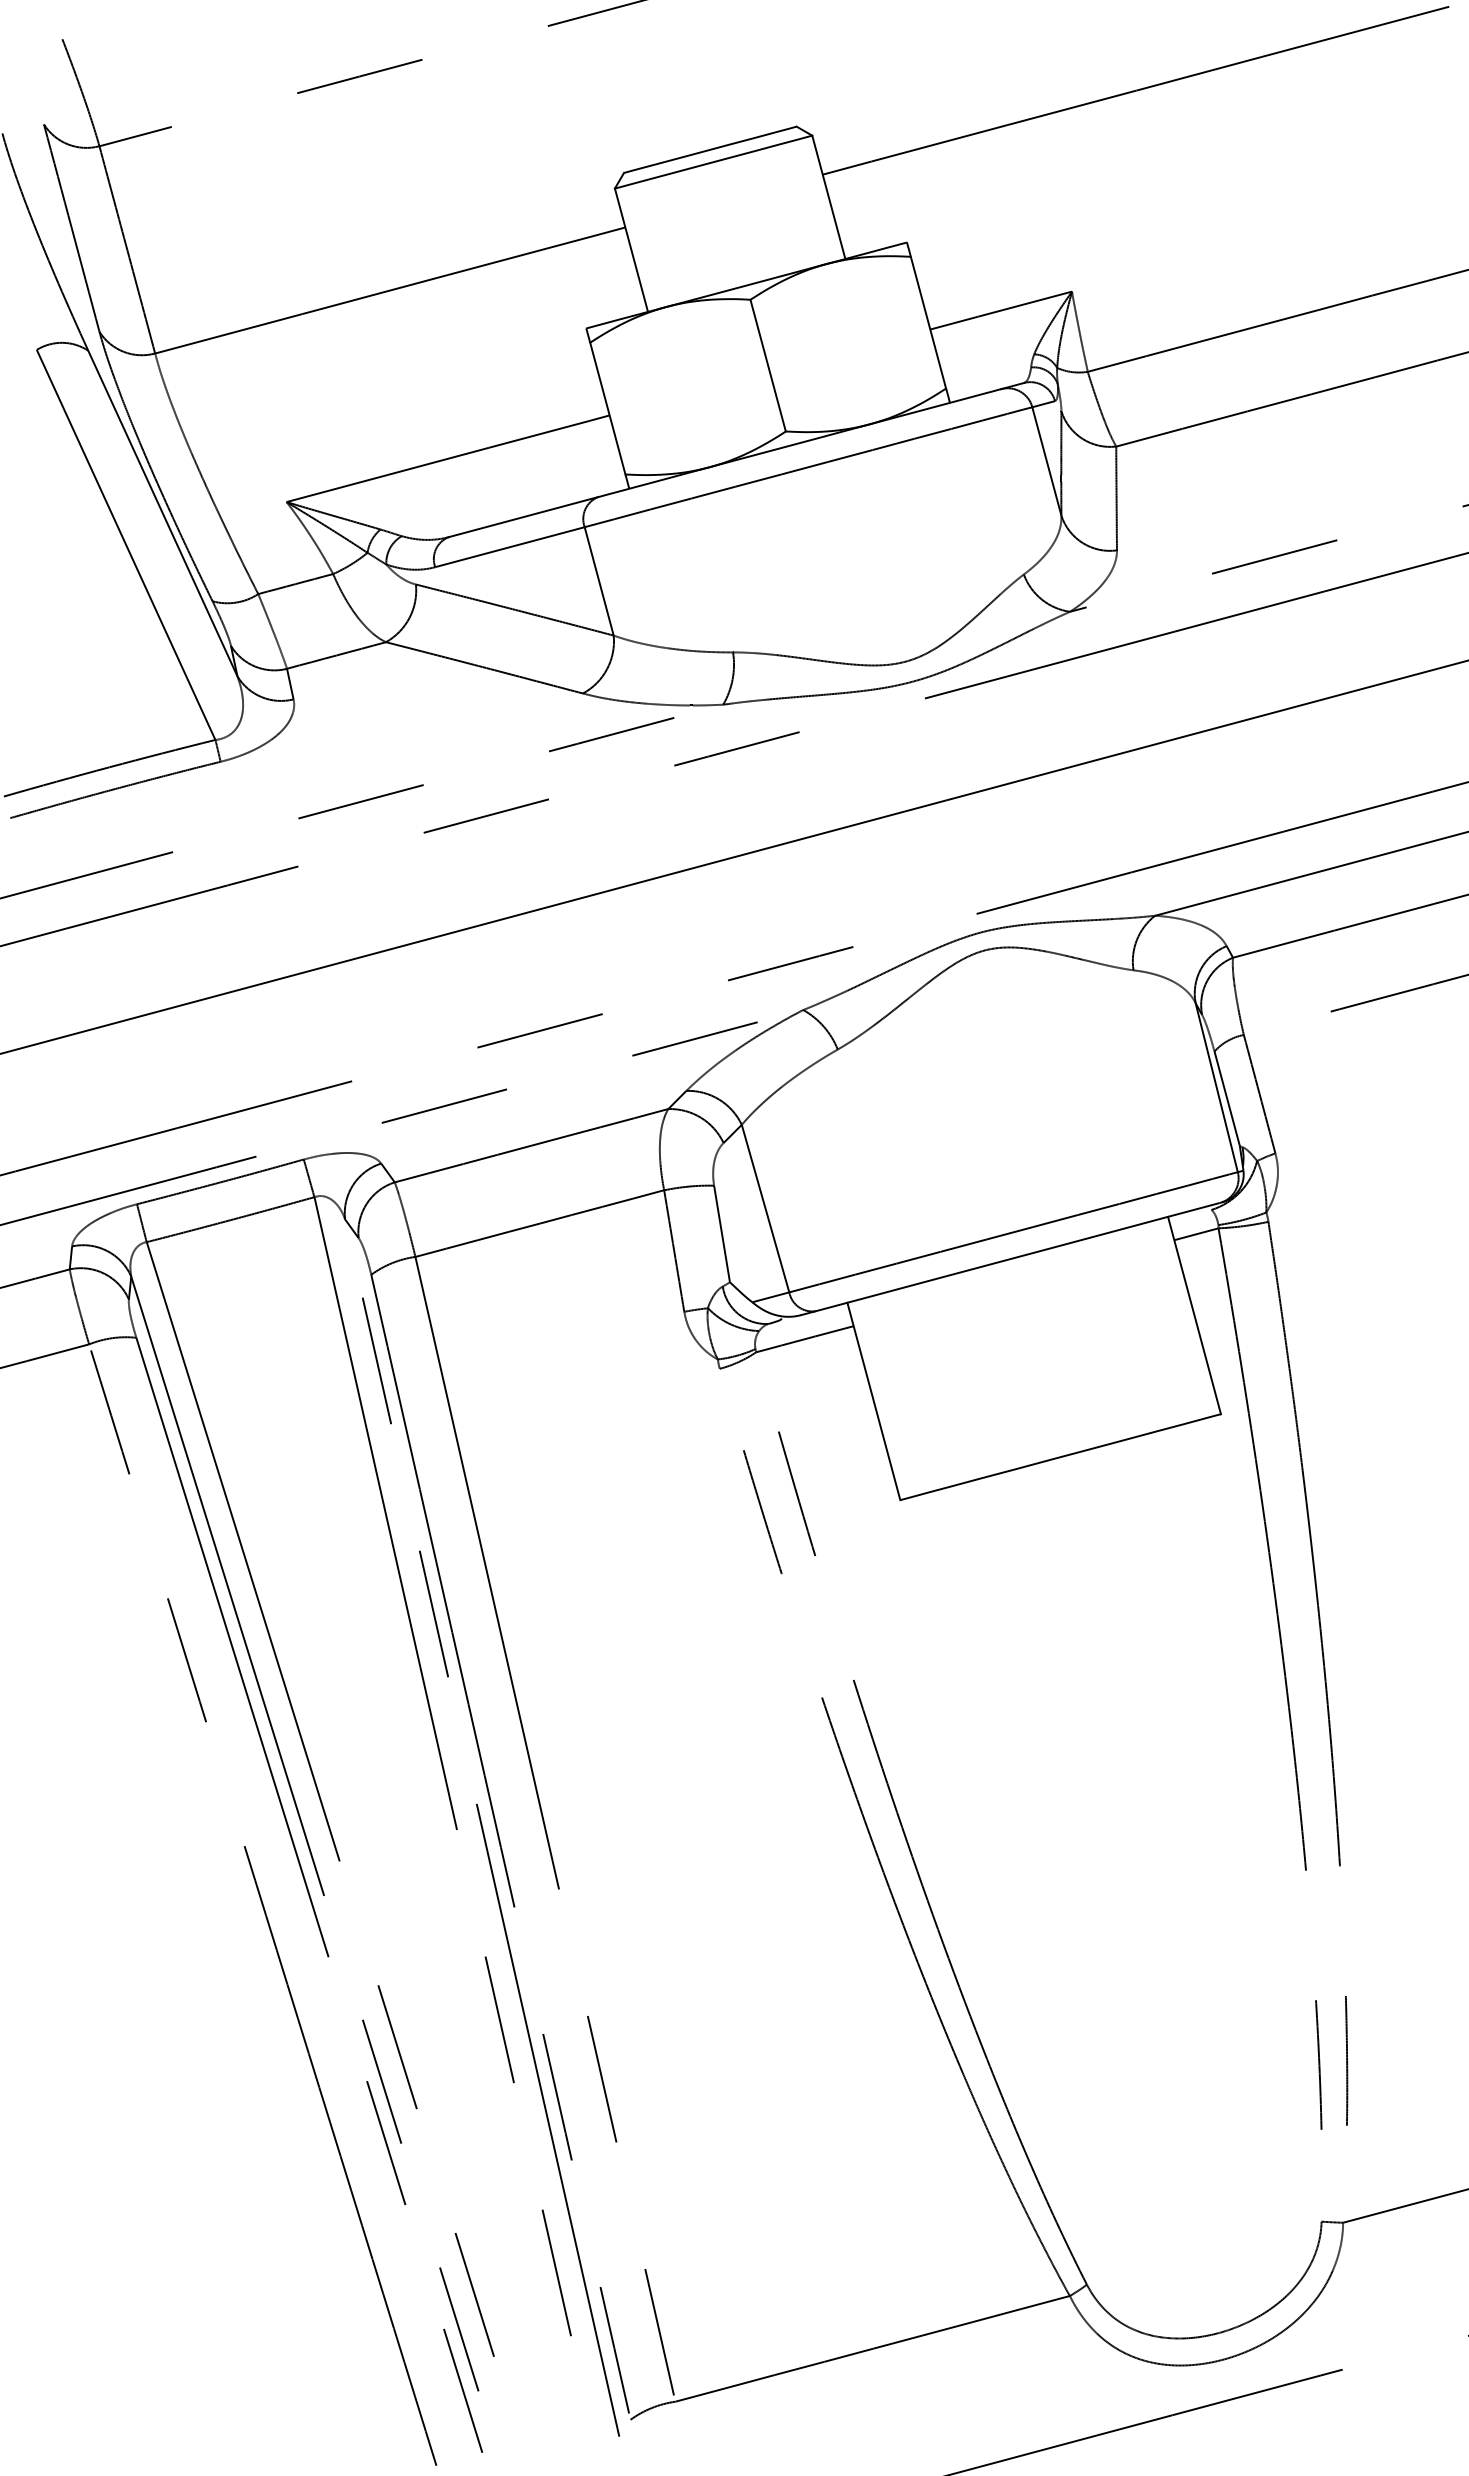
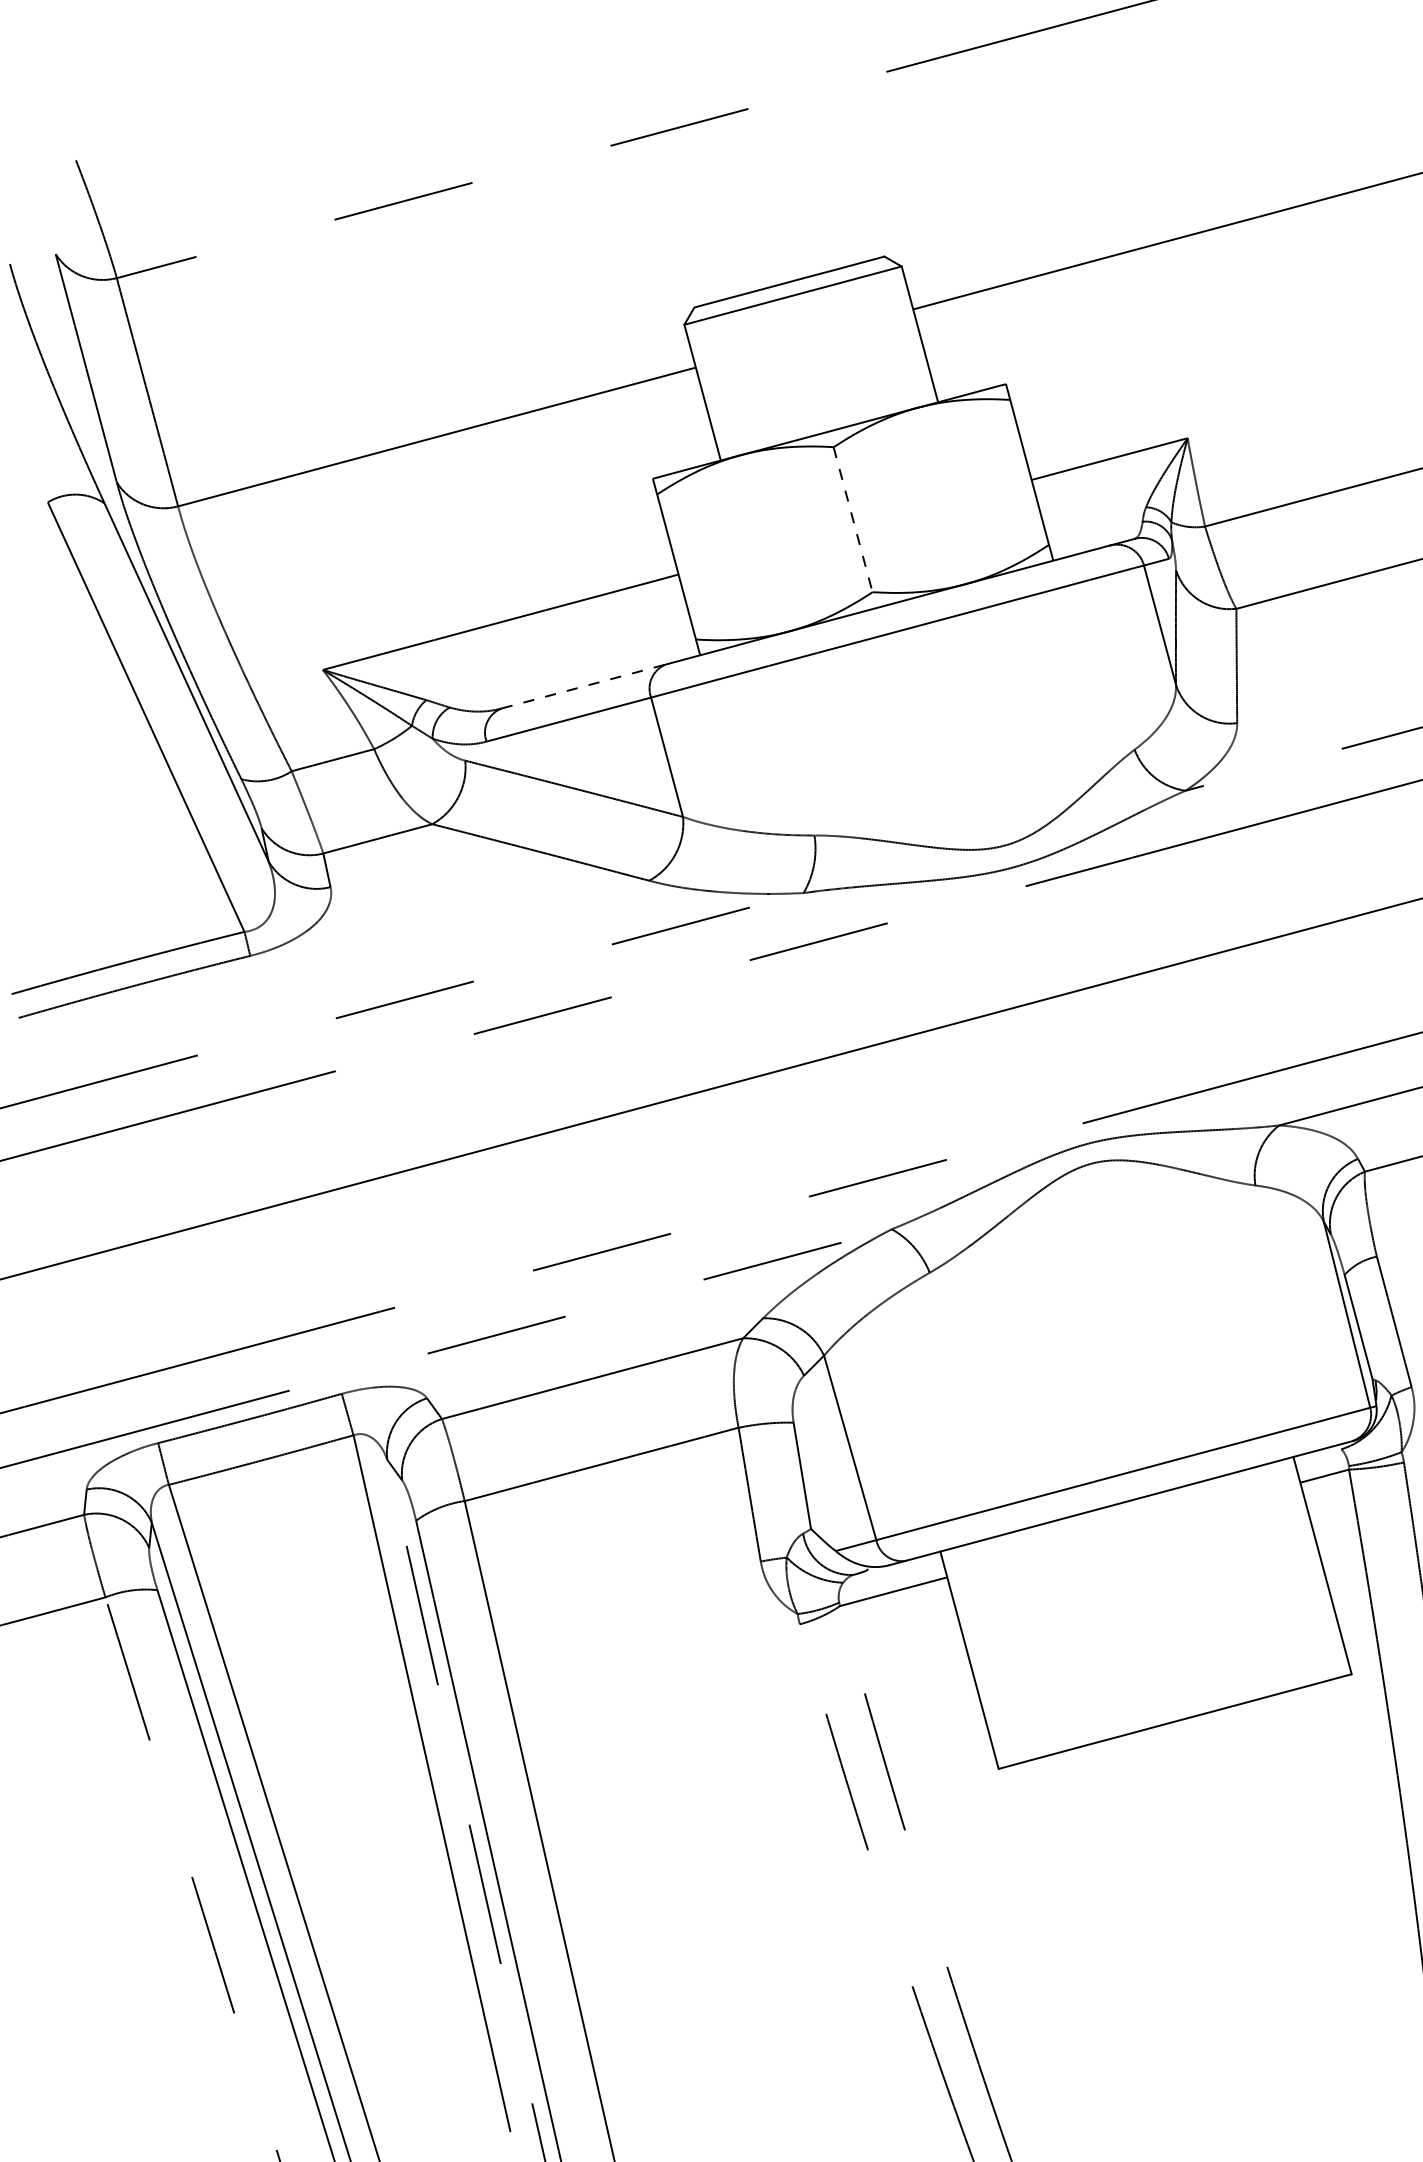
line: (768, 366) -> (853, 520), solid -> dashed
line: (524, 516) -> (584, 685), solid -> dashed

